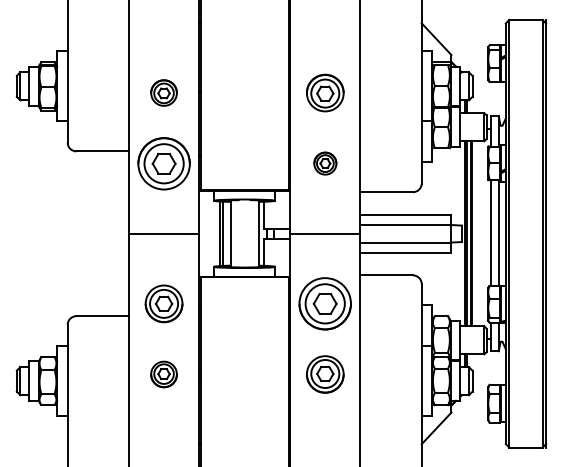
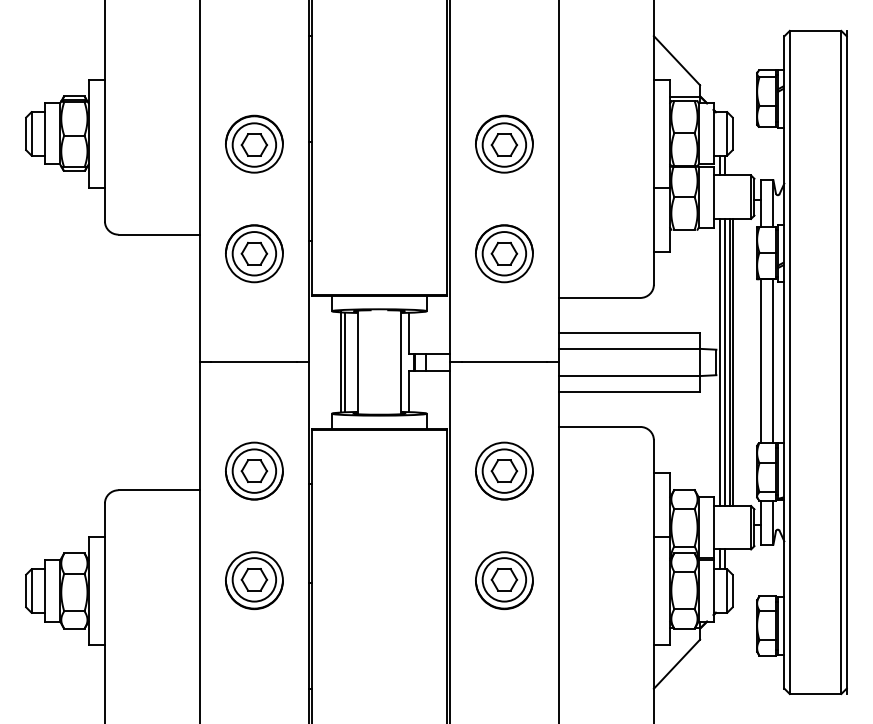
part: (163, 92) -> (253, 143), size x1.43
part: (163, 163) -> (253, 253), size x0.71
part: (325, 163) -> (504, 253), size x1.67
part: (325, 303) -> (504, 470), size x0.71
part: (163, 374) -> (253, 580), size x1.43

